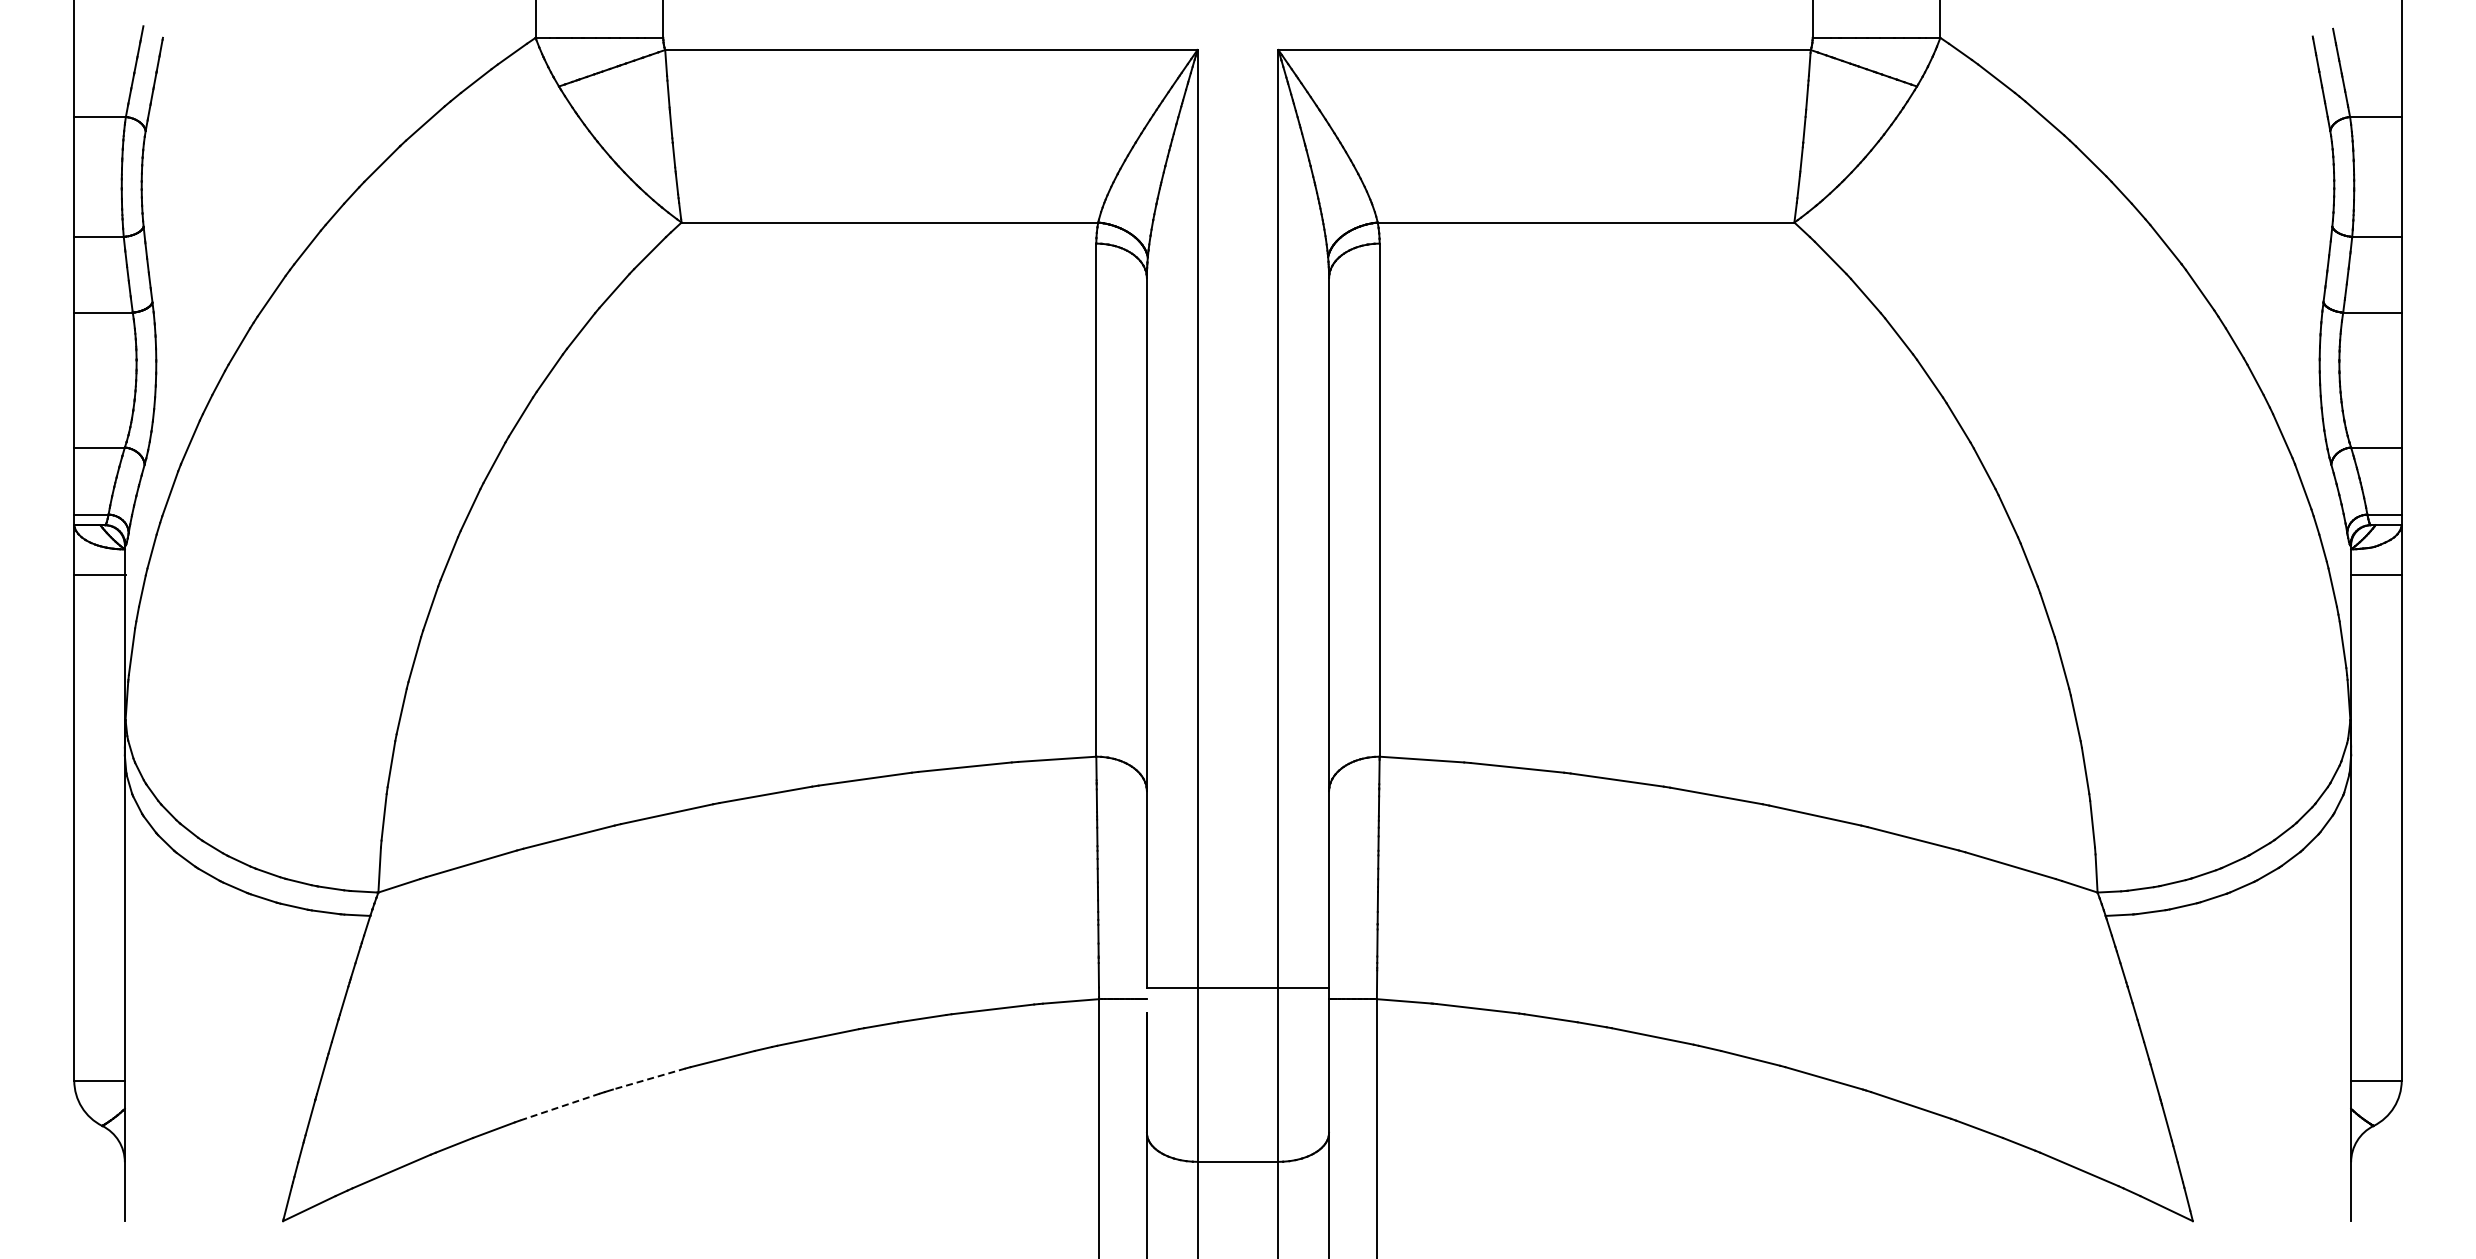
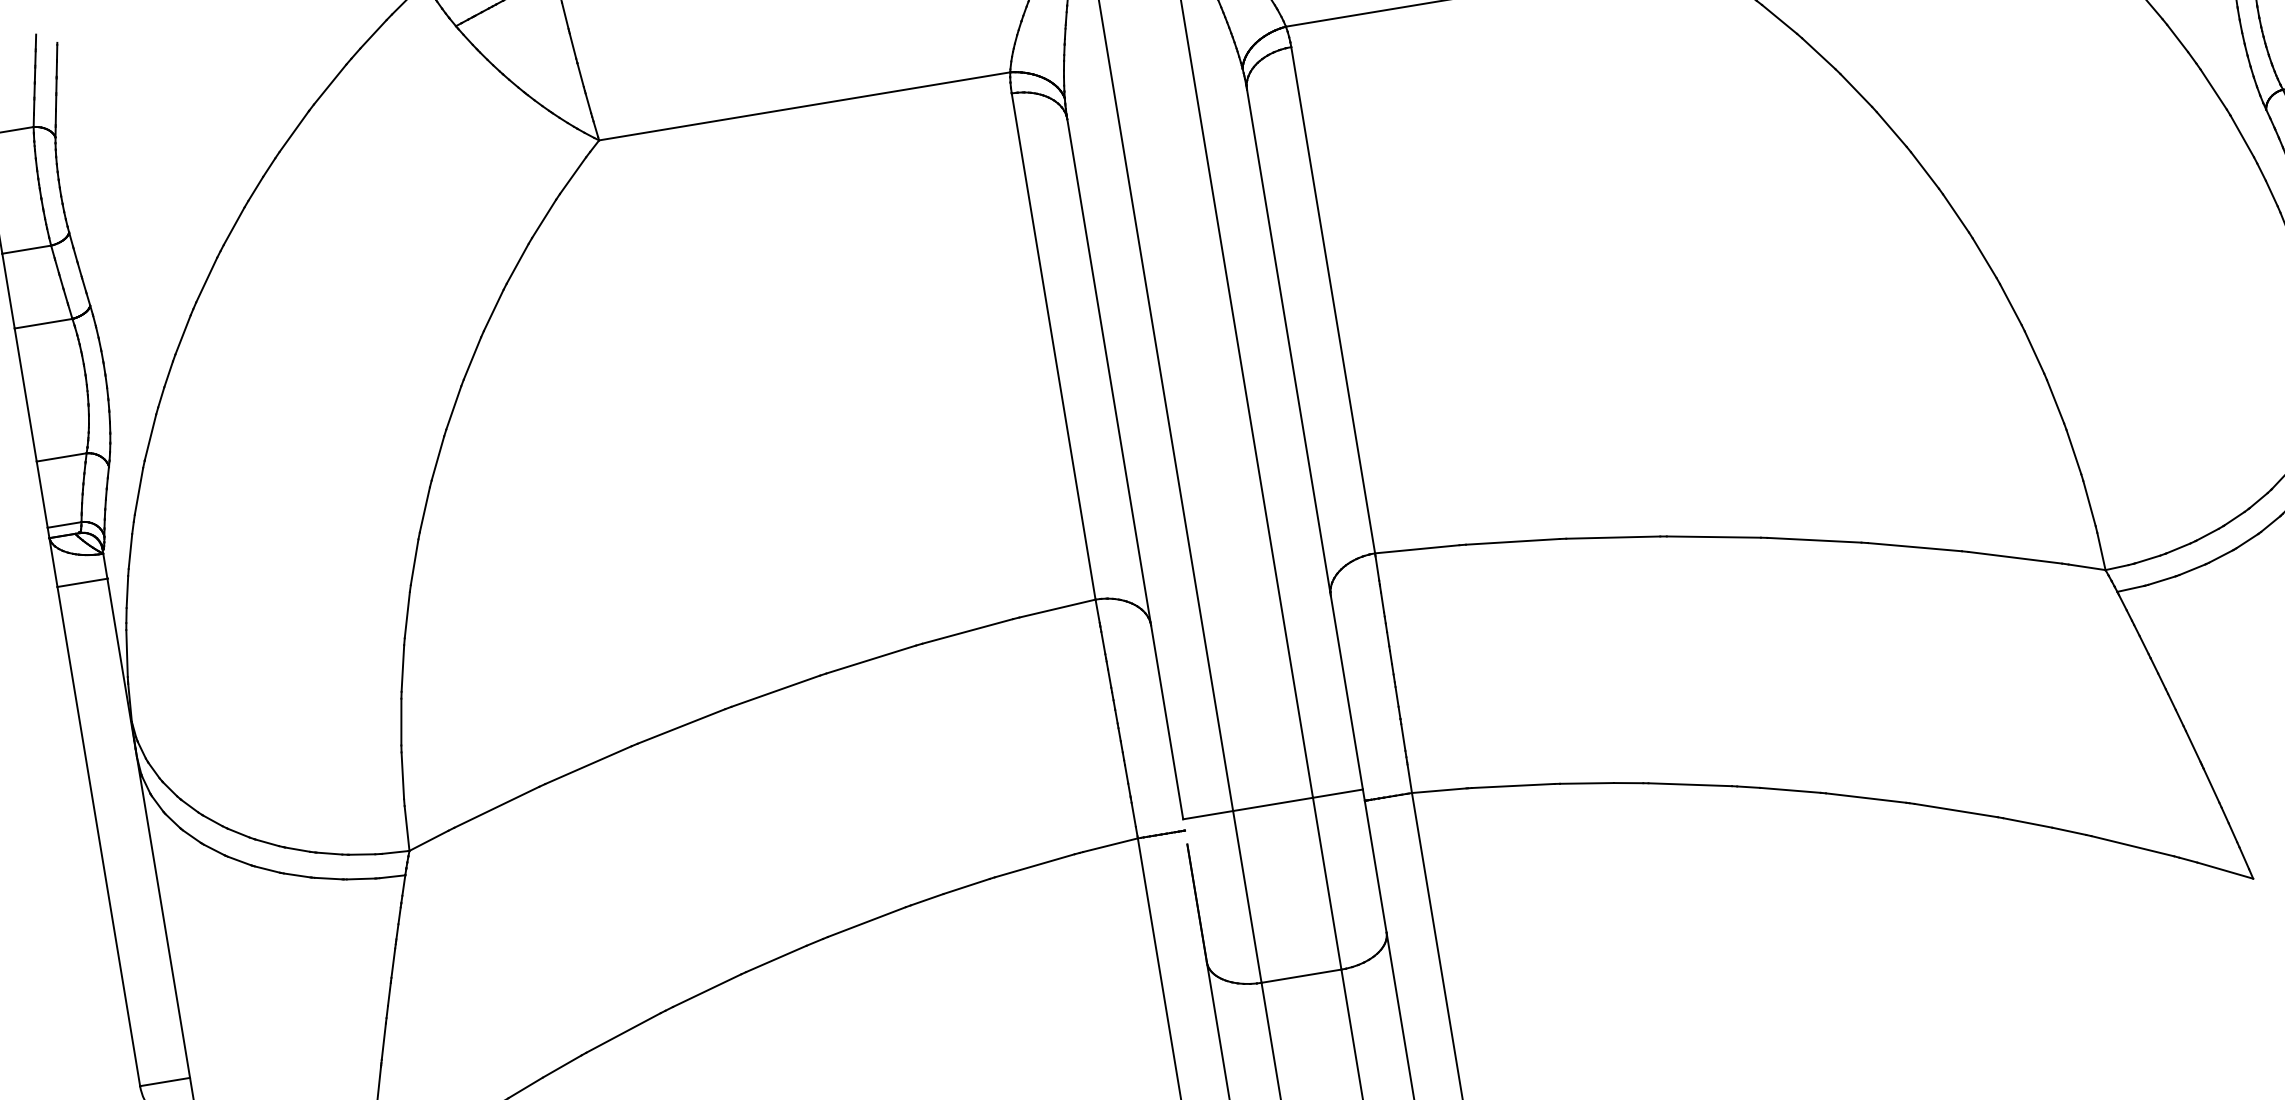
line: (649, 1079) -> (707, 991), dashed -> solid
line: (559, 1107) -> (623, 1033), dashed -> solid

